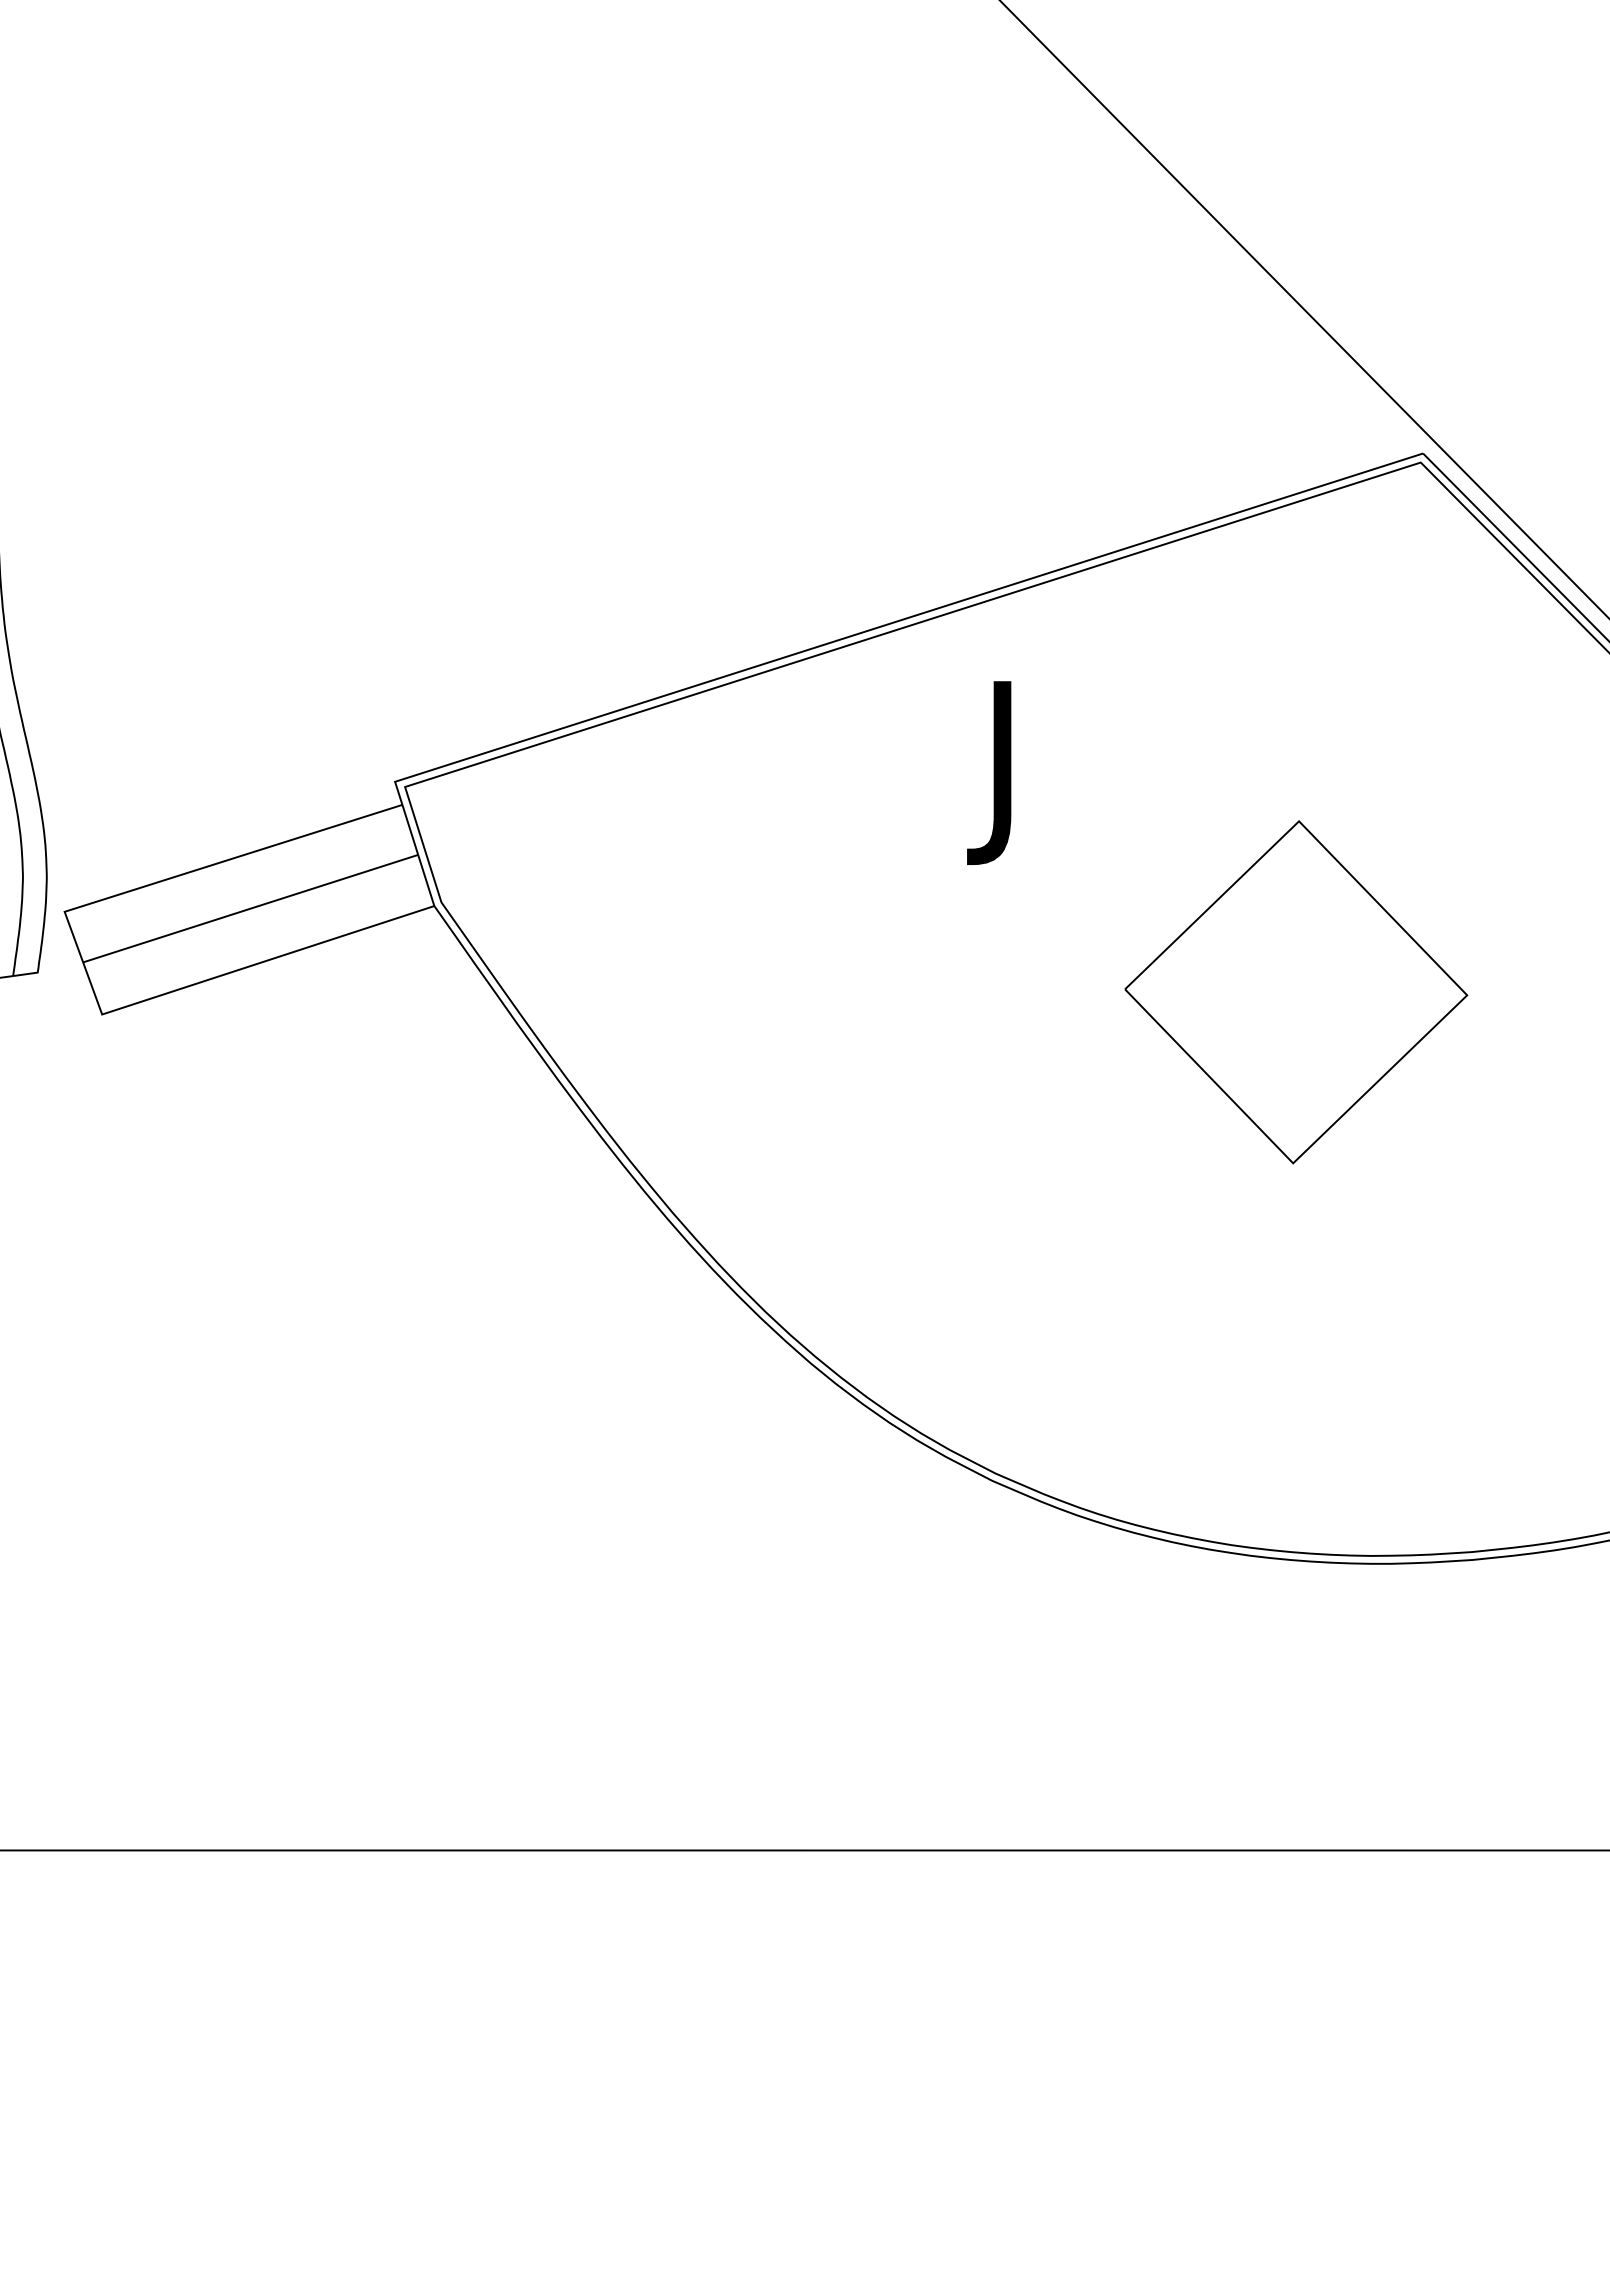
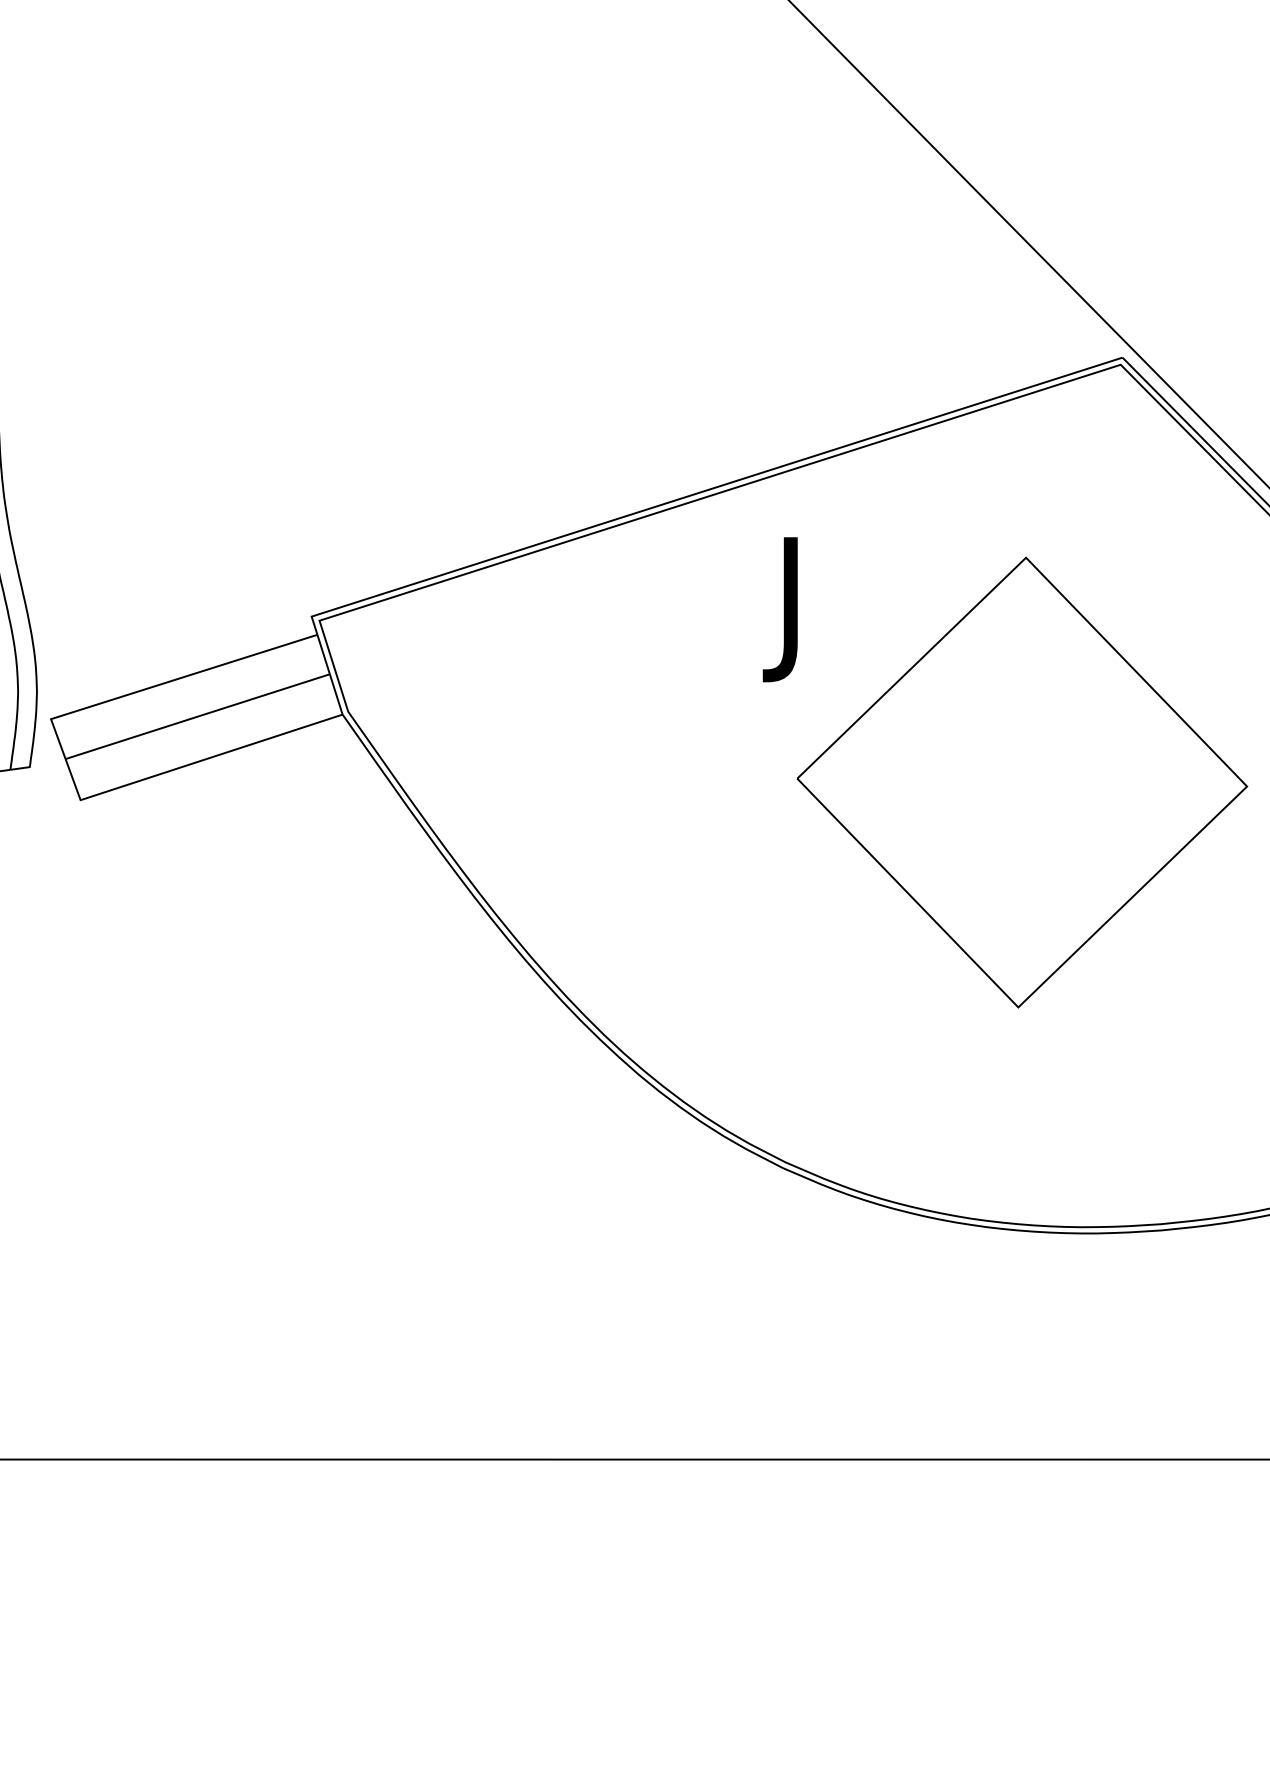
part: (1296, 992) -> (1022, 782), size x1.67

